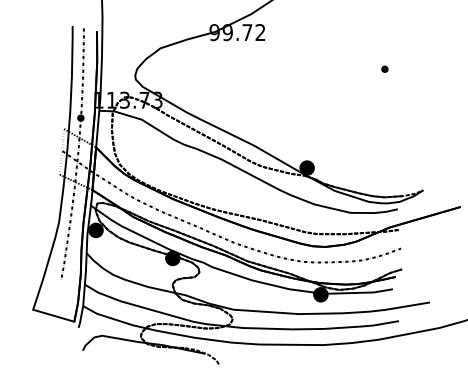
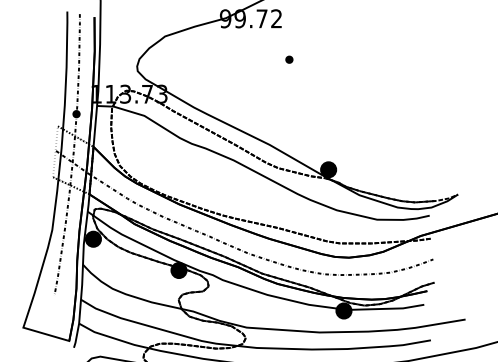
part: (384, 68) -> (288, 58), moved

